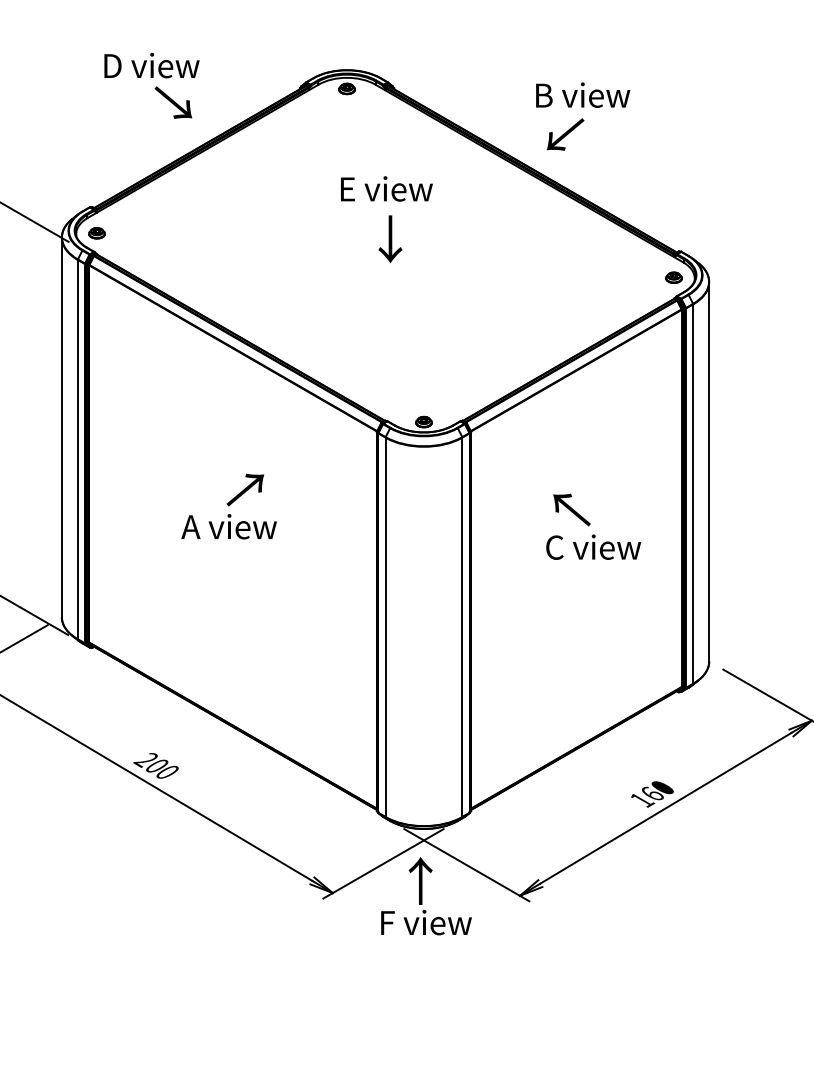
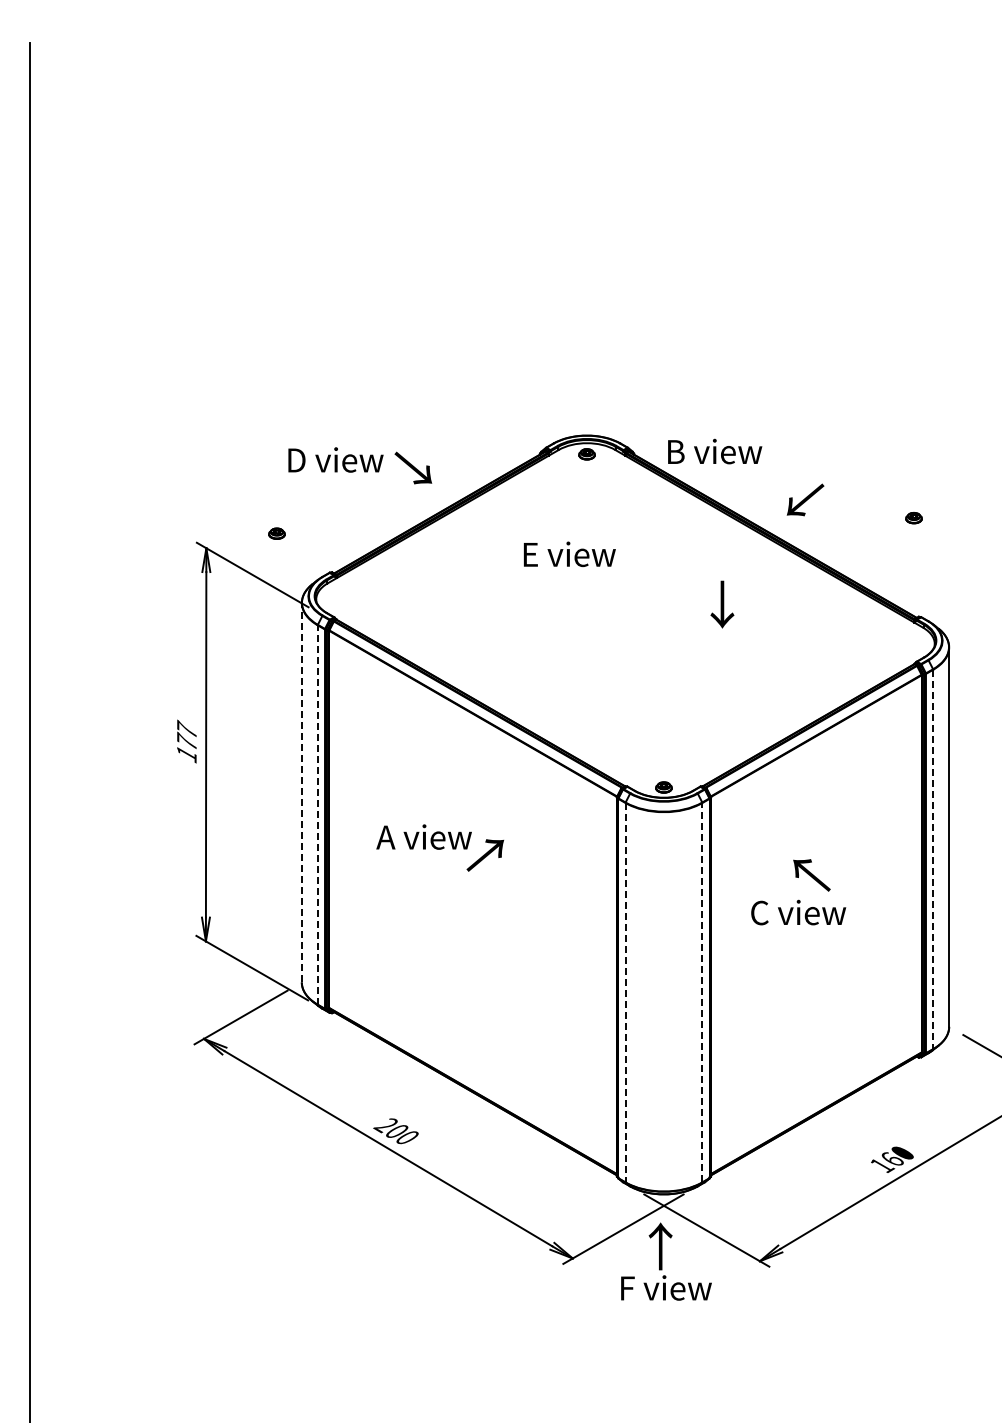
text: (151, 65) -> (335, 459), moved
text: (583, 95) -> (715, 451), moved
text: (386, 188) -> (569, 553), moved
part: (96, 233) -> (276, 533), moved
text: (390, 239) -> (722, 604), moved
part: (673, 278) -> (913, 518), moved
line: (61, 427) -> (301, 792), solid -> dashed
line: (77, 449) -> (317, 814), solid -> dashed
line: (693, 494) -> (933, 859), solid -> dashed
text: (228, 526) -> (423, 836), moved
text: (593, 547) -> (798, 912), moved
line: (385, 627) -> (625, 992), solid -> dashed
line: (462, 627) -> (702, 992), solid -> dashed

